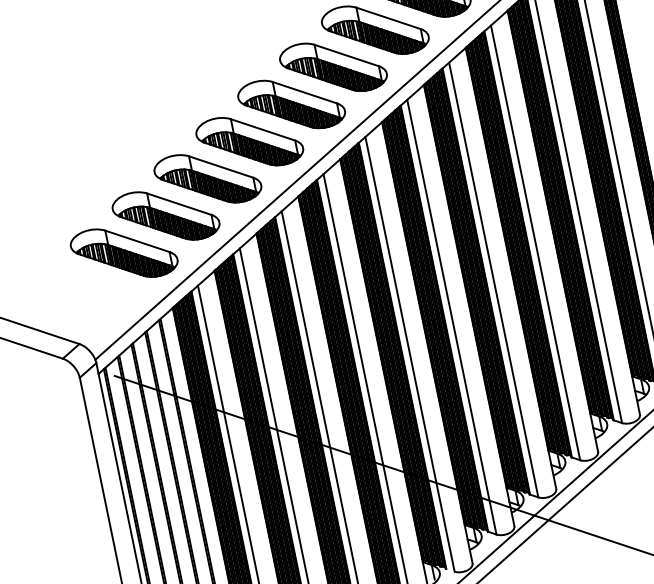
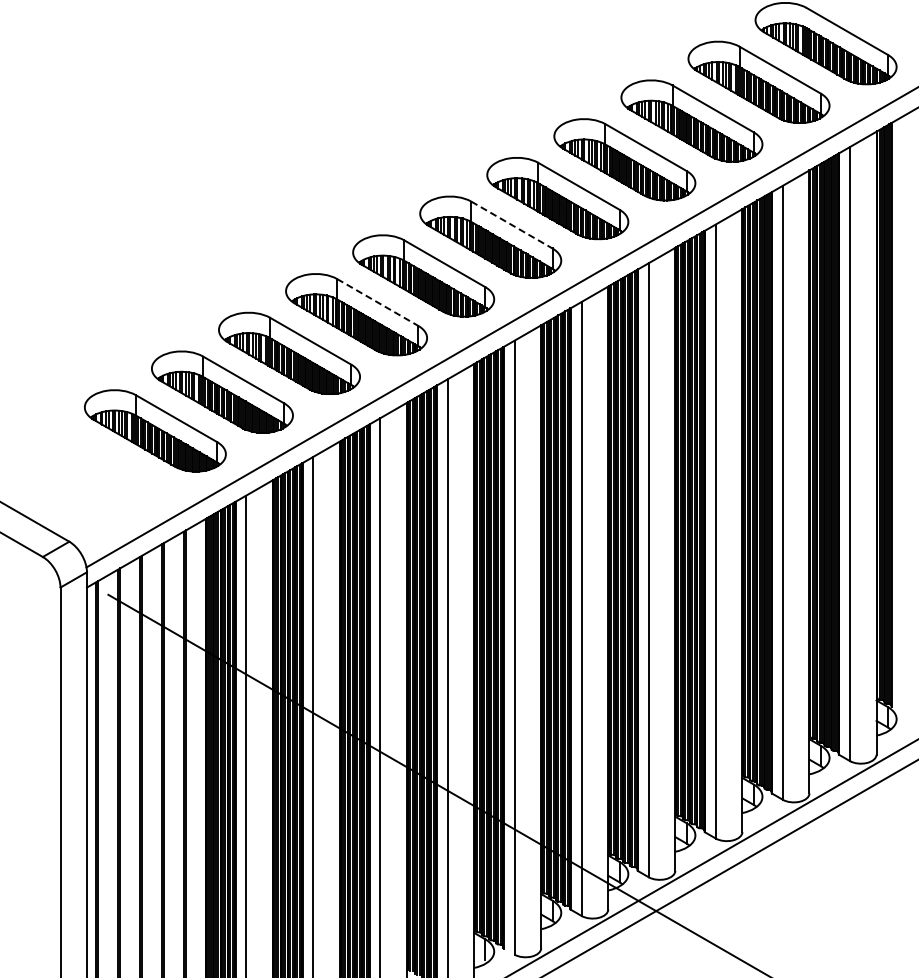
line: (346, 55) -> (511, 225), solid -> dashed
line: (262, 129) -> (377, 302), solid -> dashed

